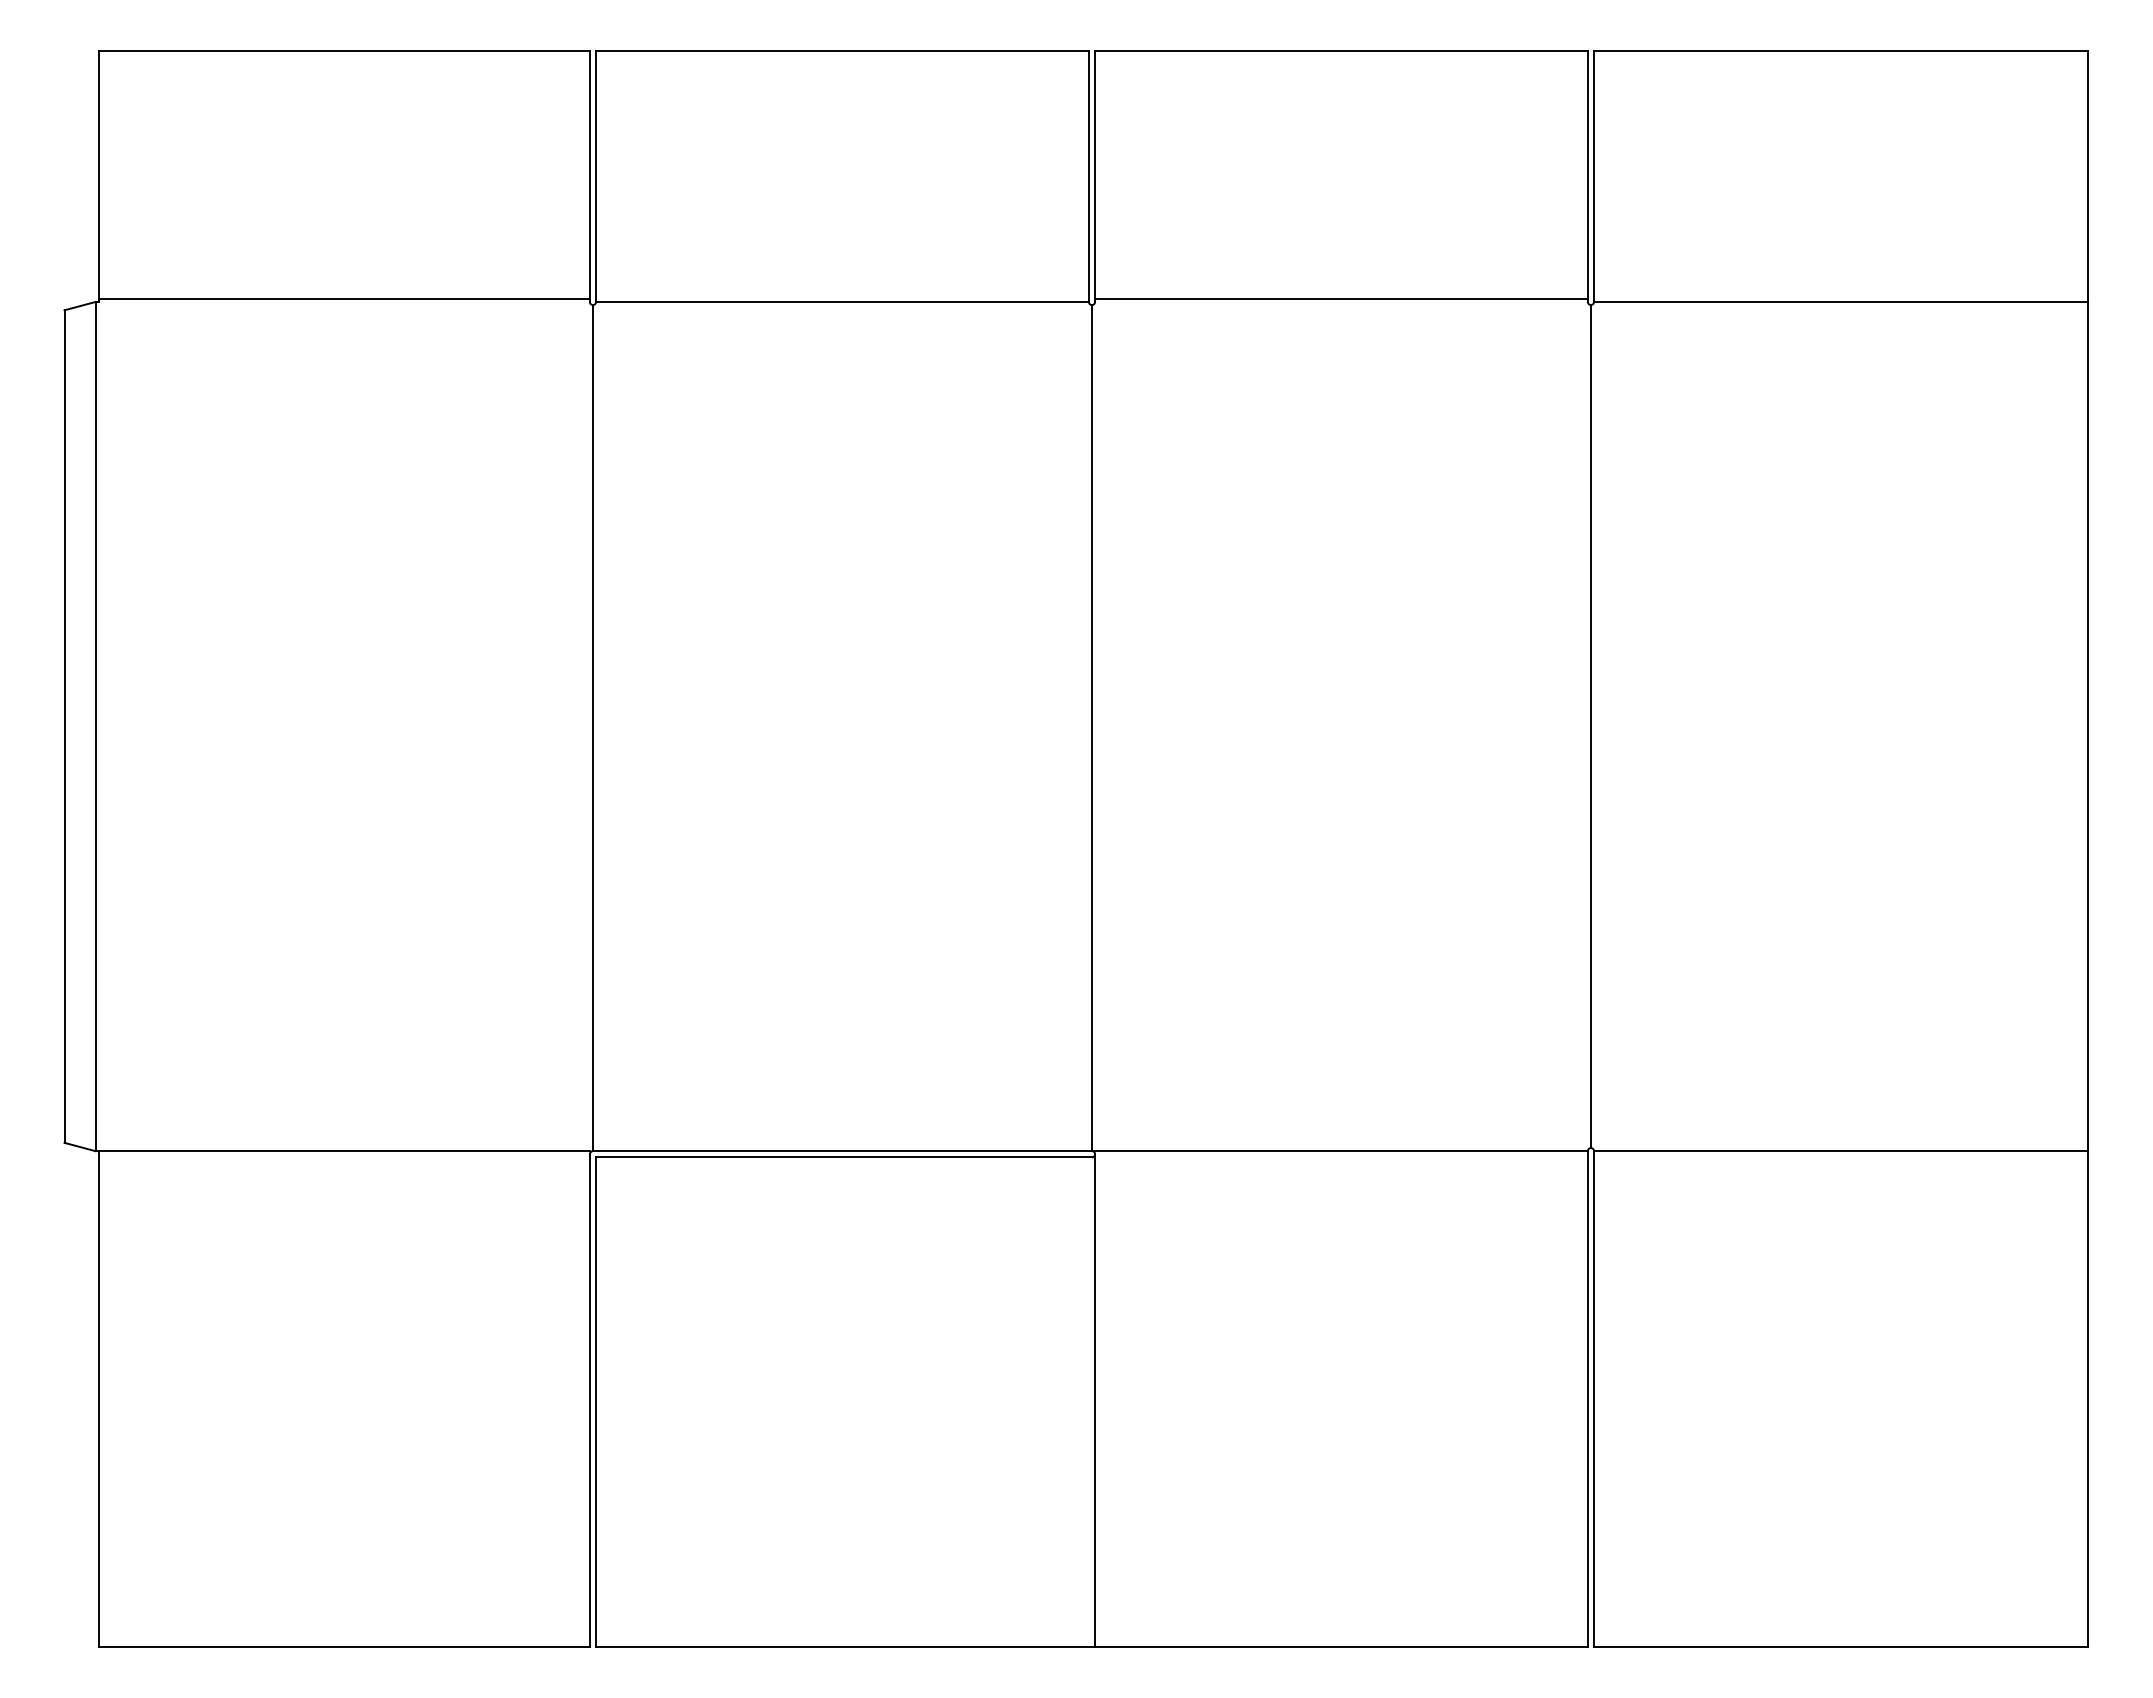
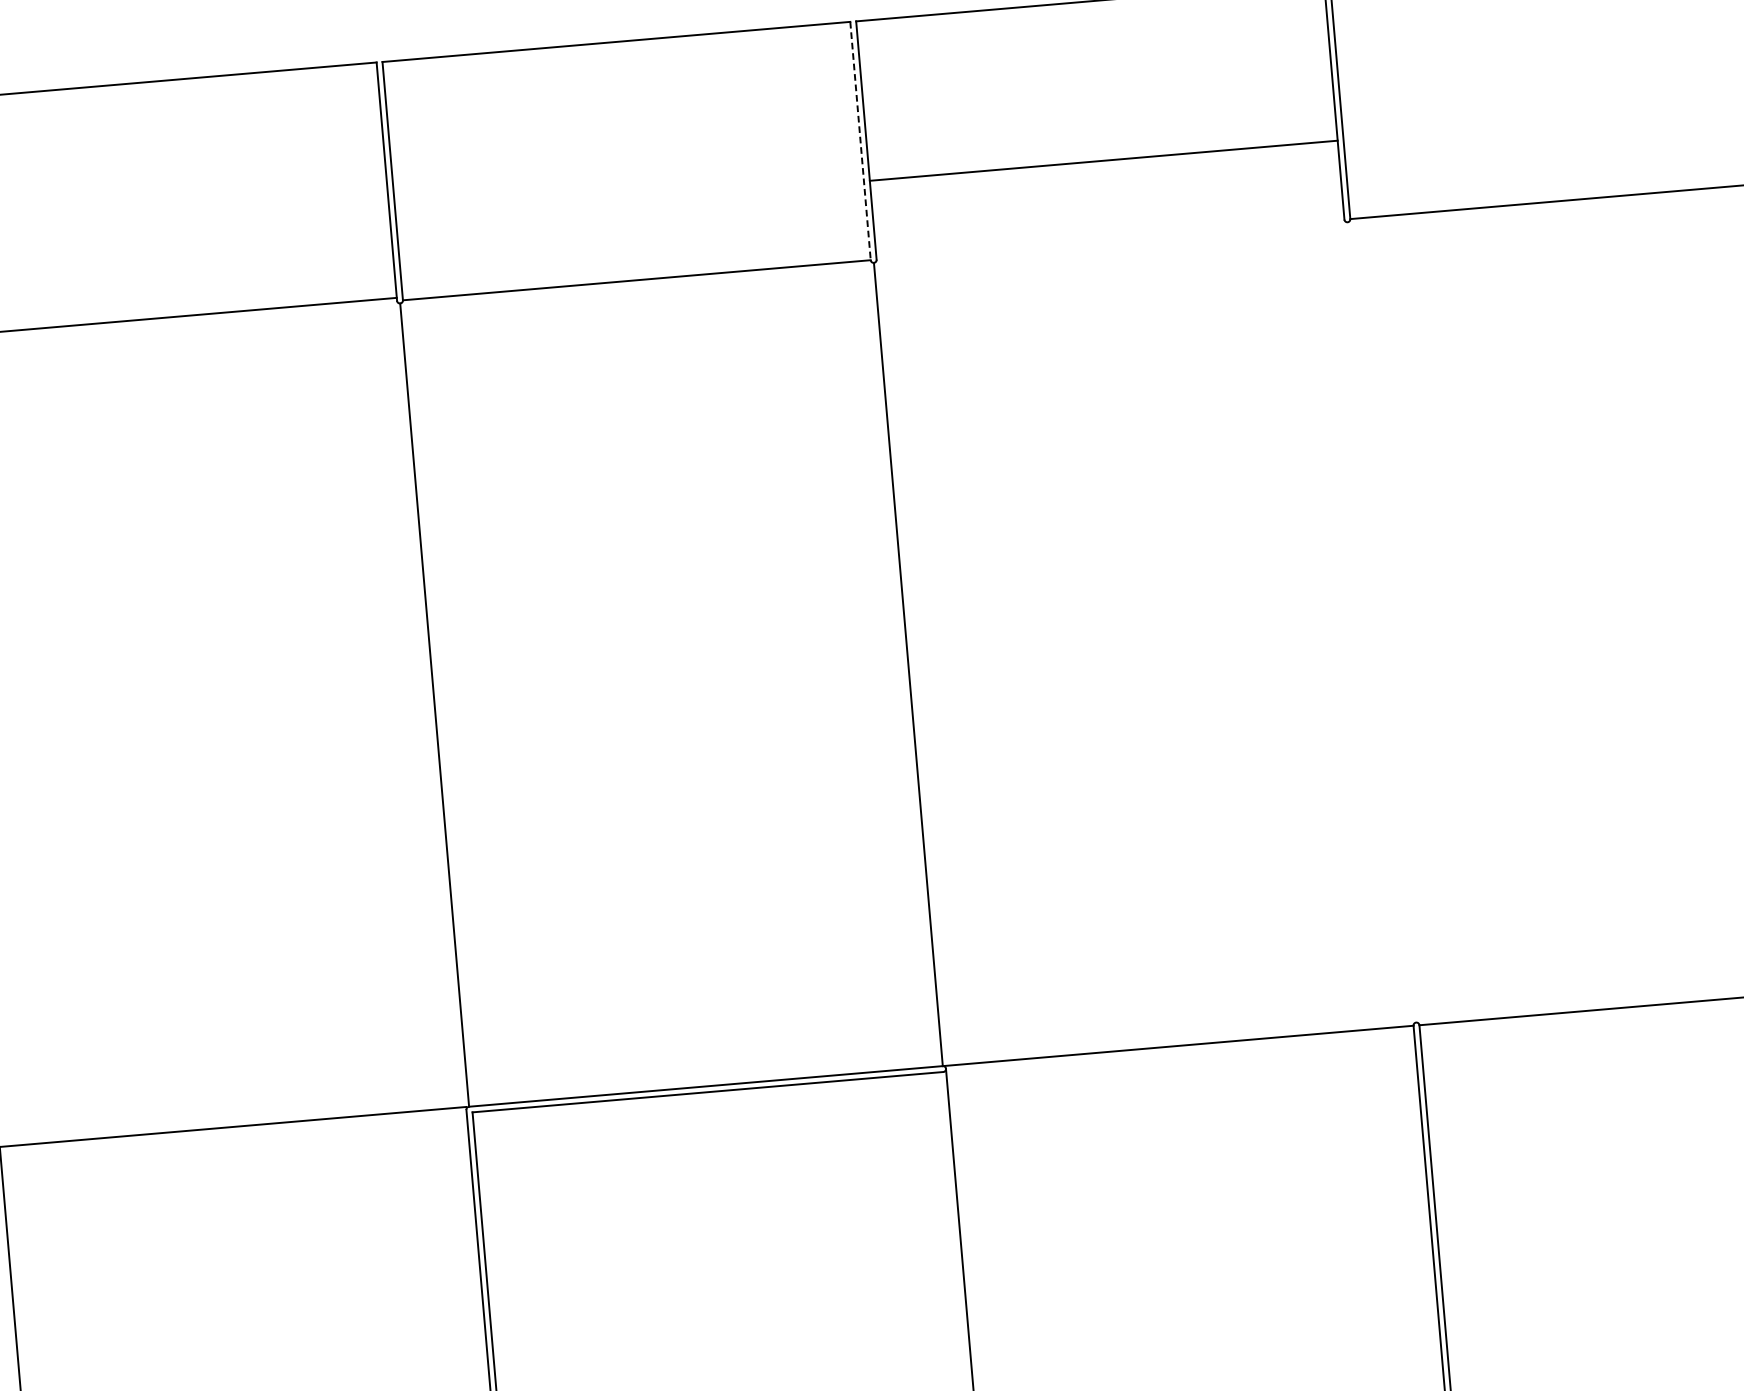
line: (1088, 176) -> (860, 141), solid -> dashed
line: (1341, 298) -> (1103, 160), moved
line: (1590, 726) -> (1381, 622), removed

